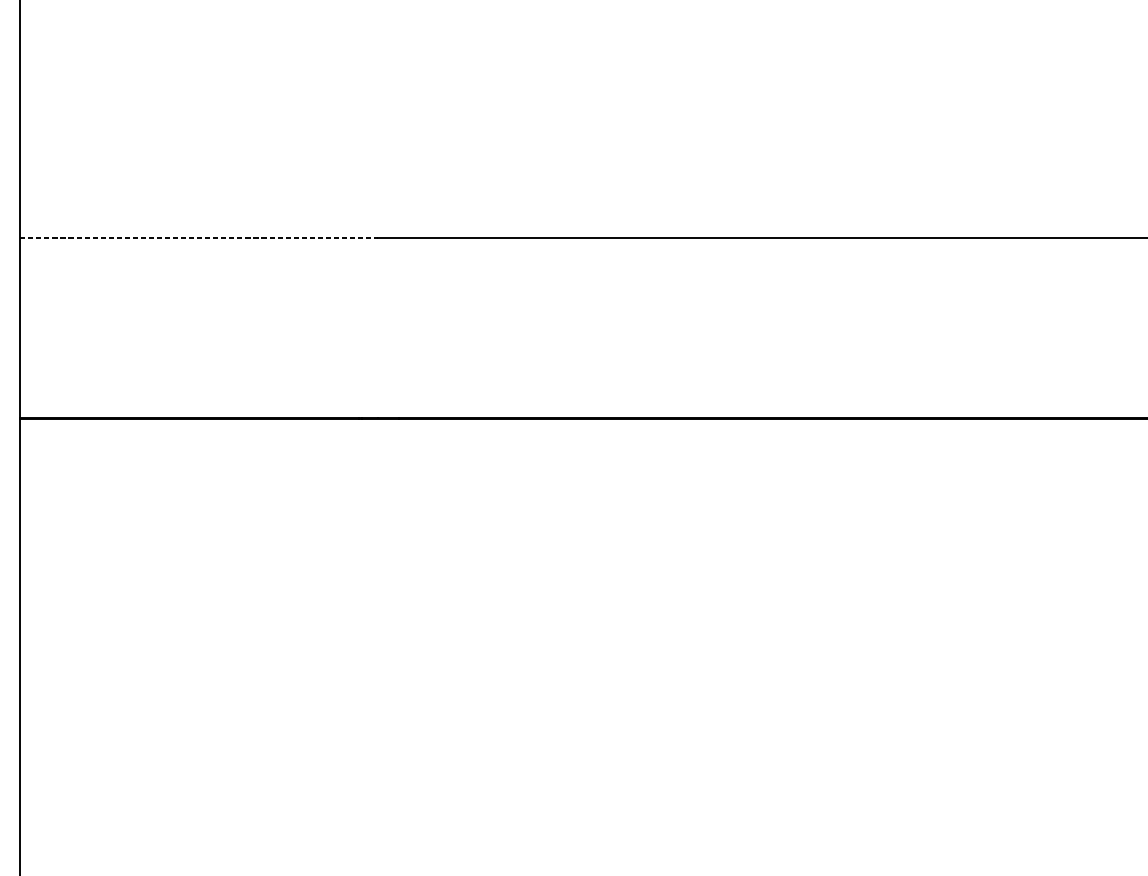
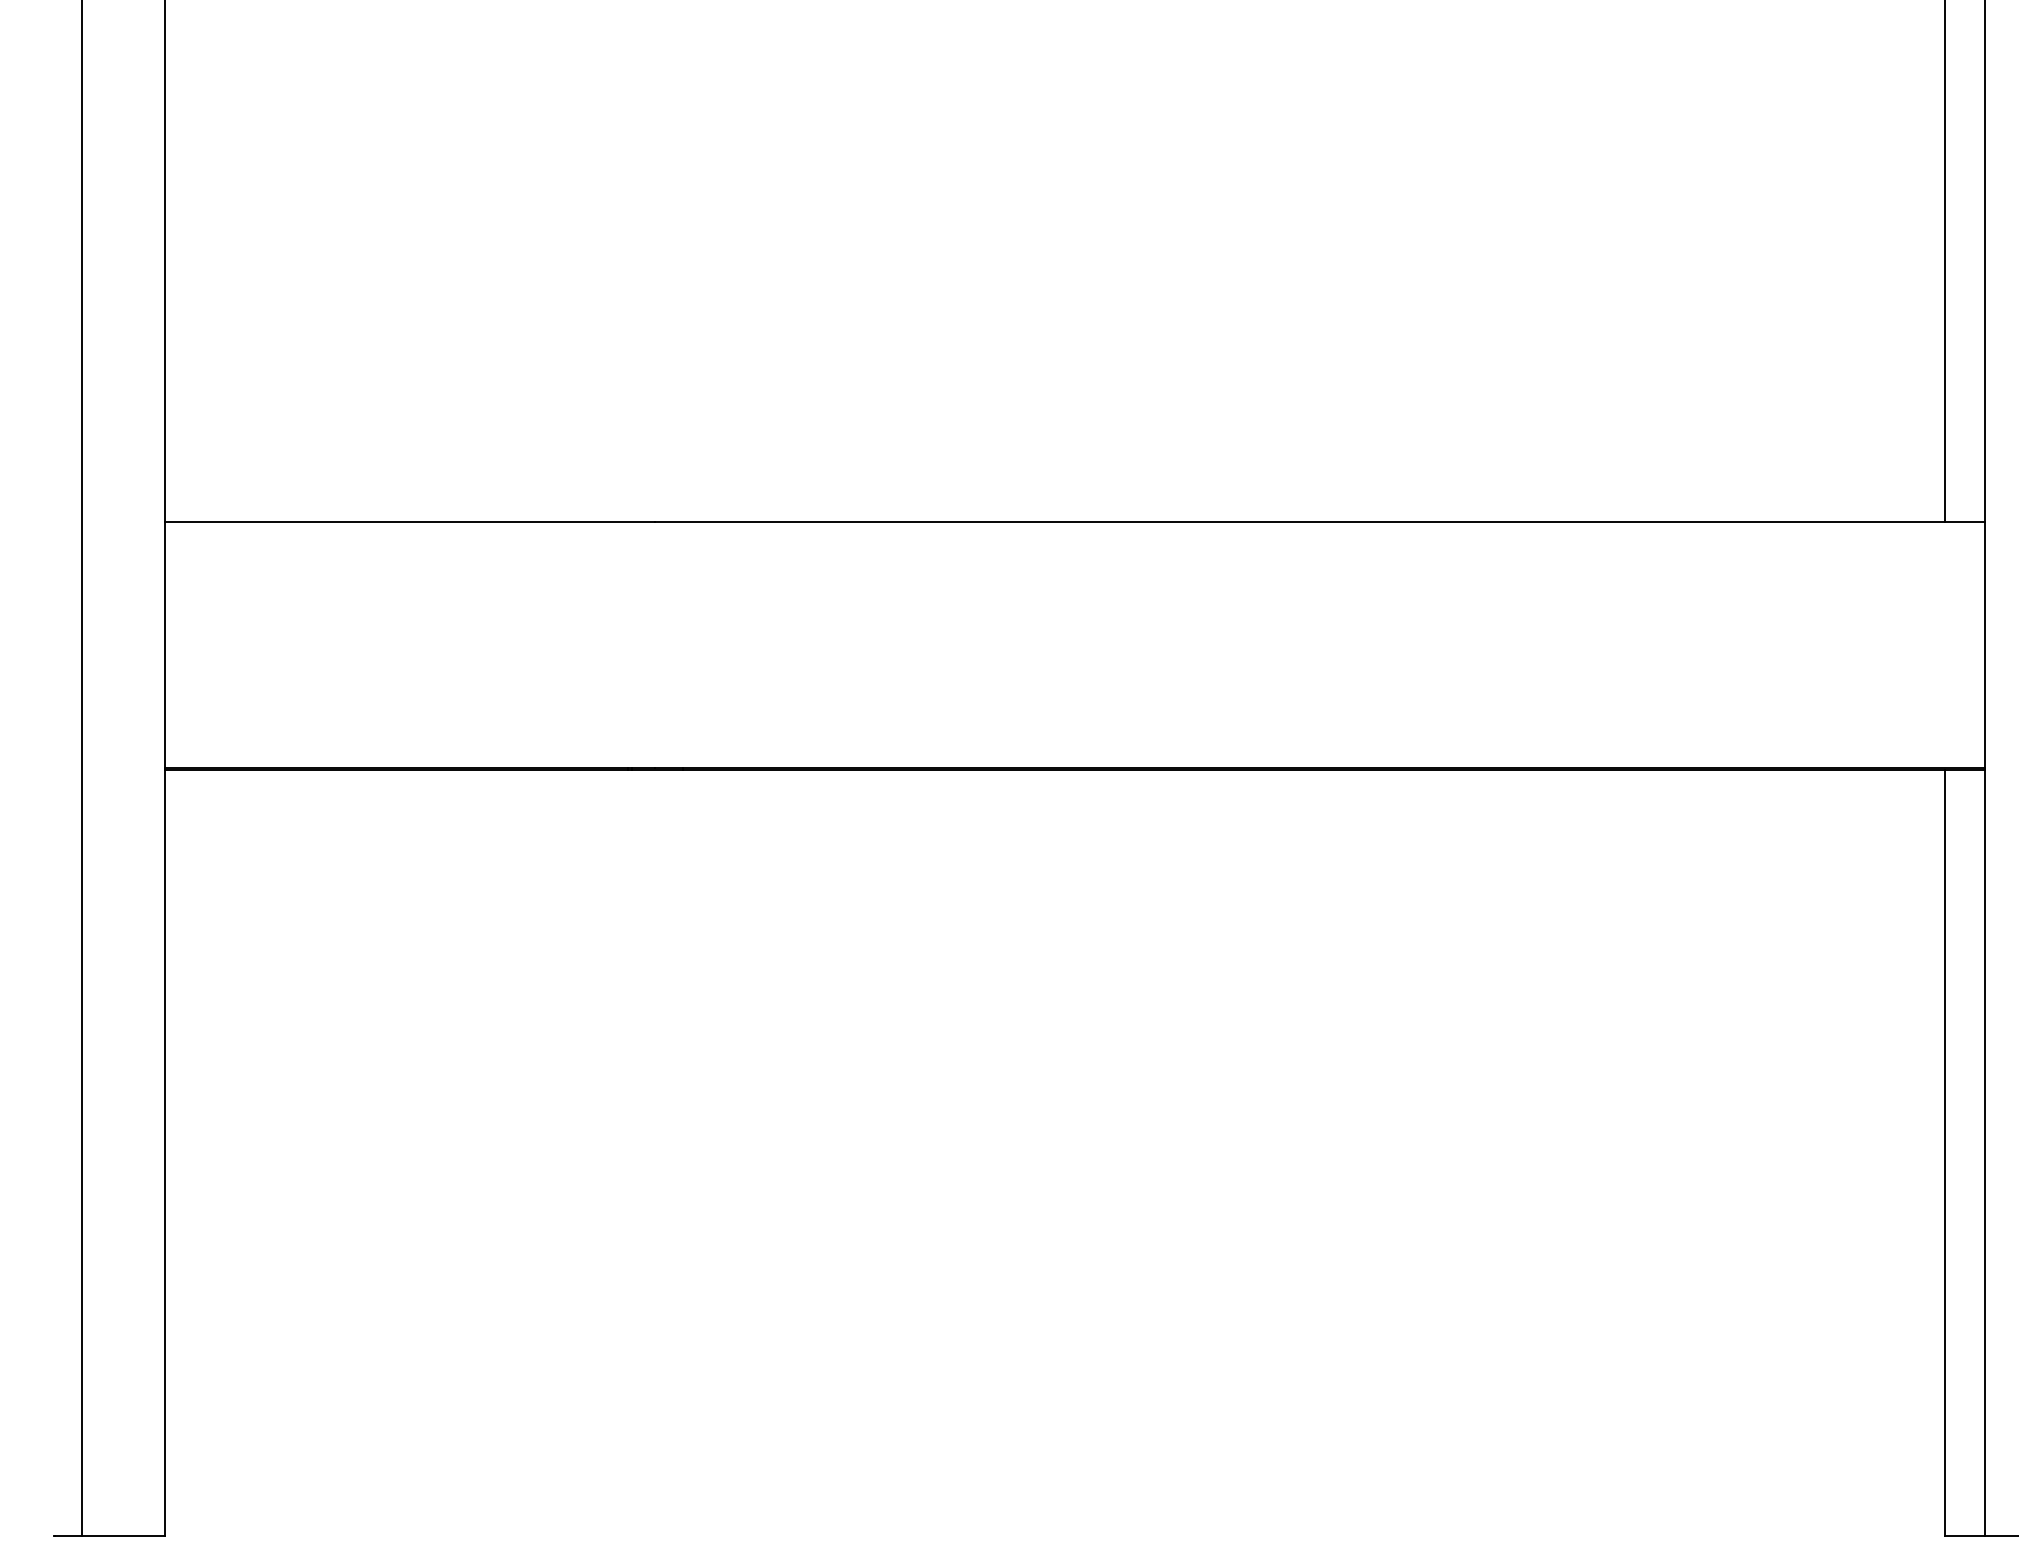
line: (199, 238) -> (409, 522), dashed -> solid

